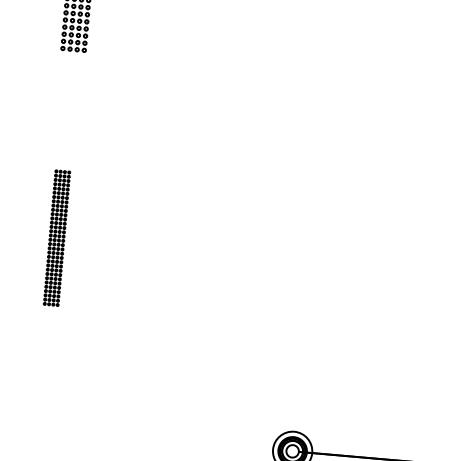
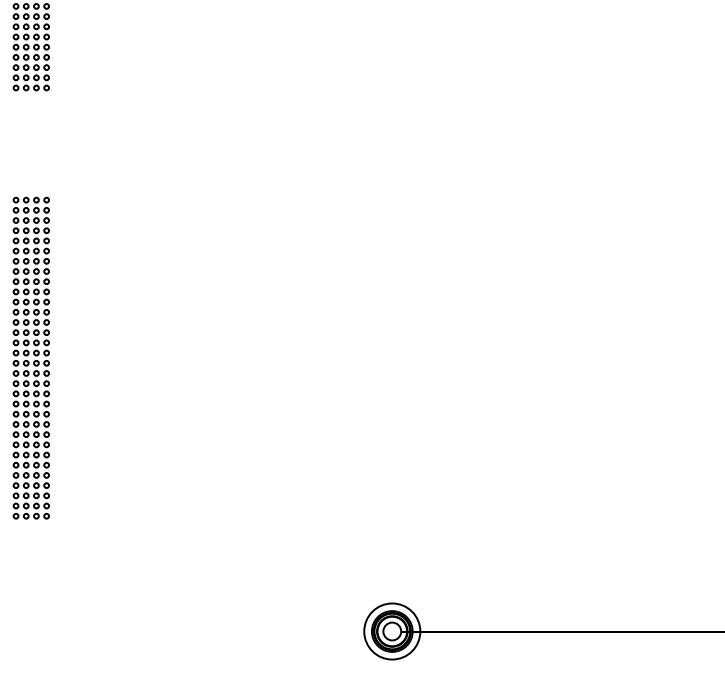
part: (56, 237) -> (30, 357), size x1.67

